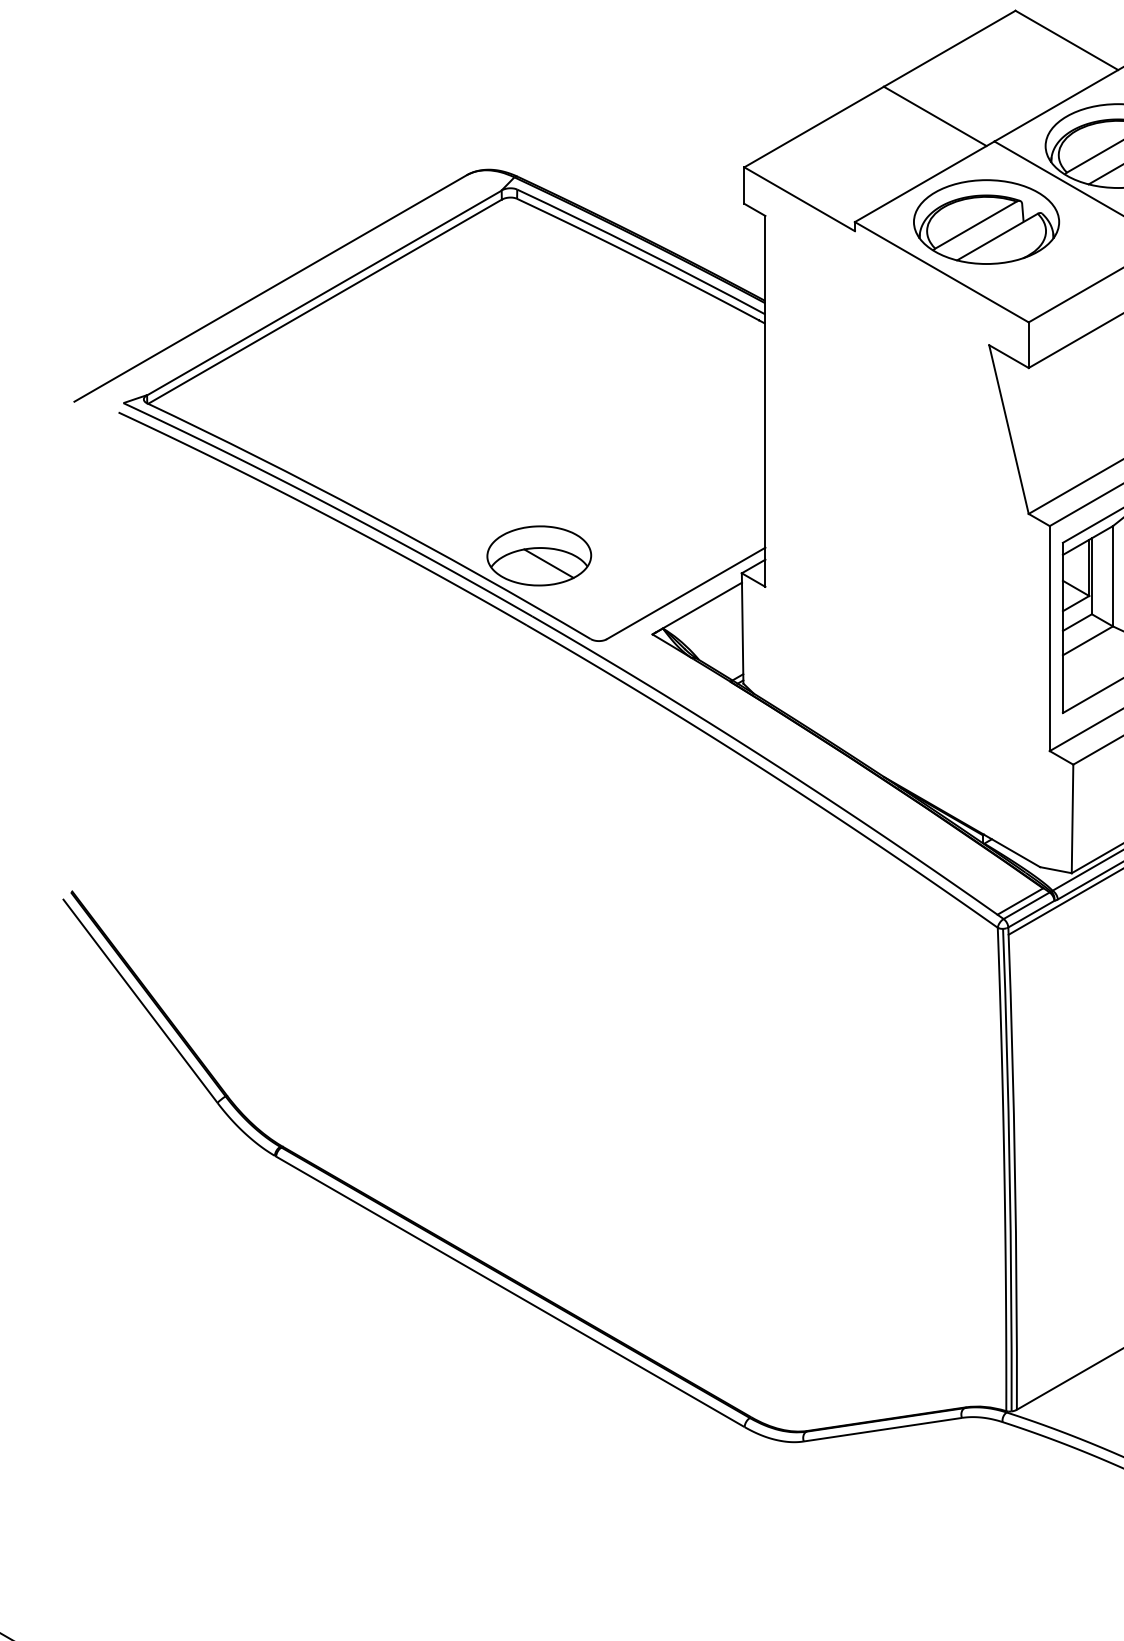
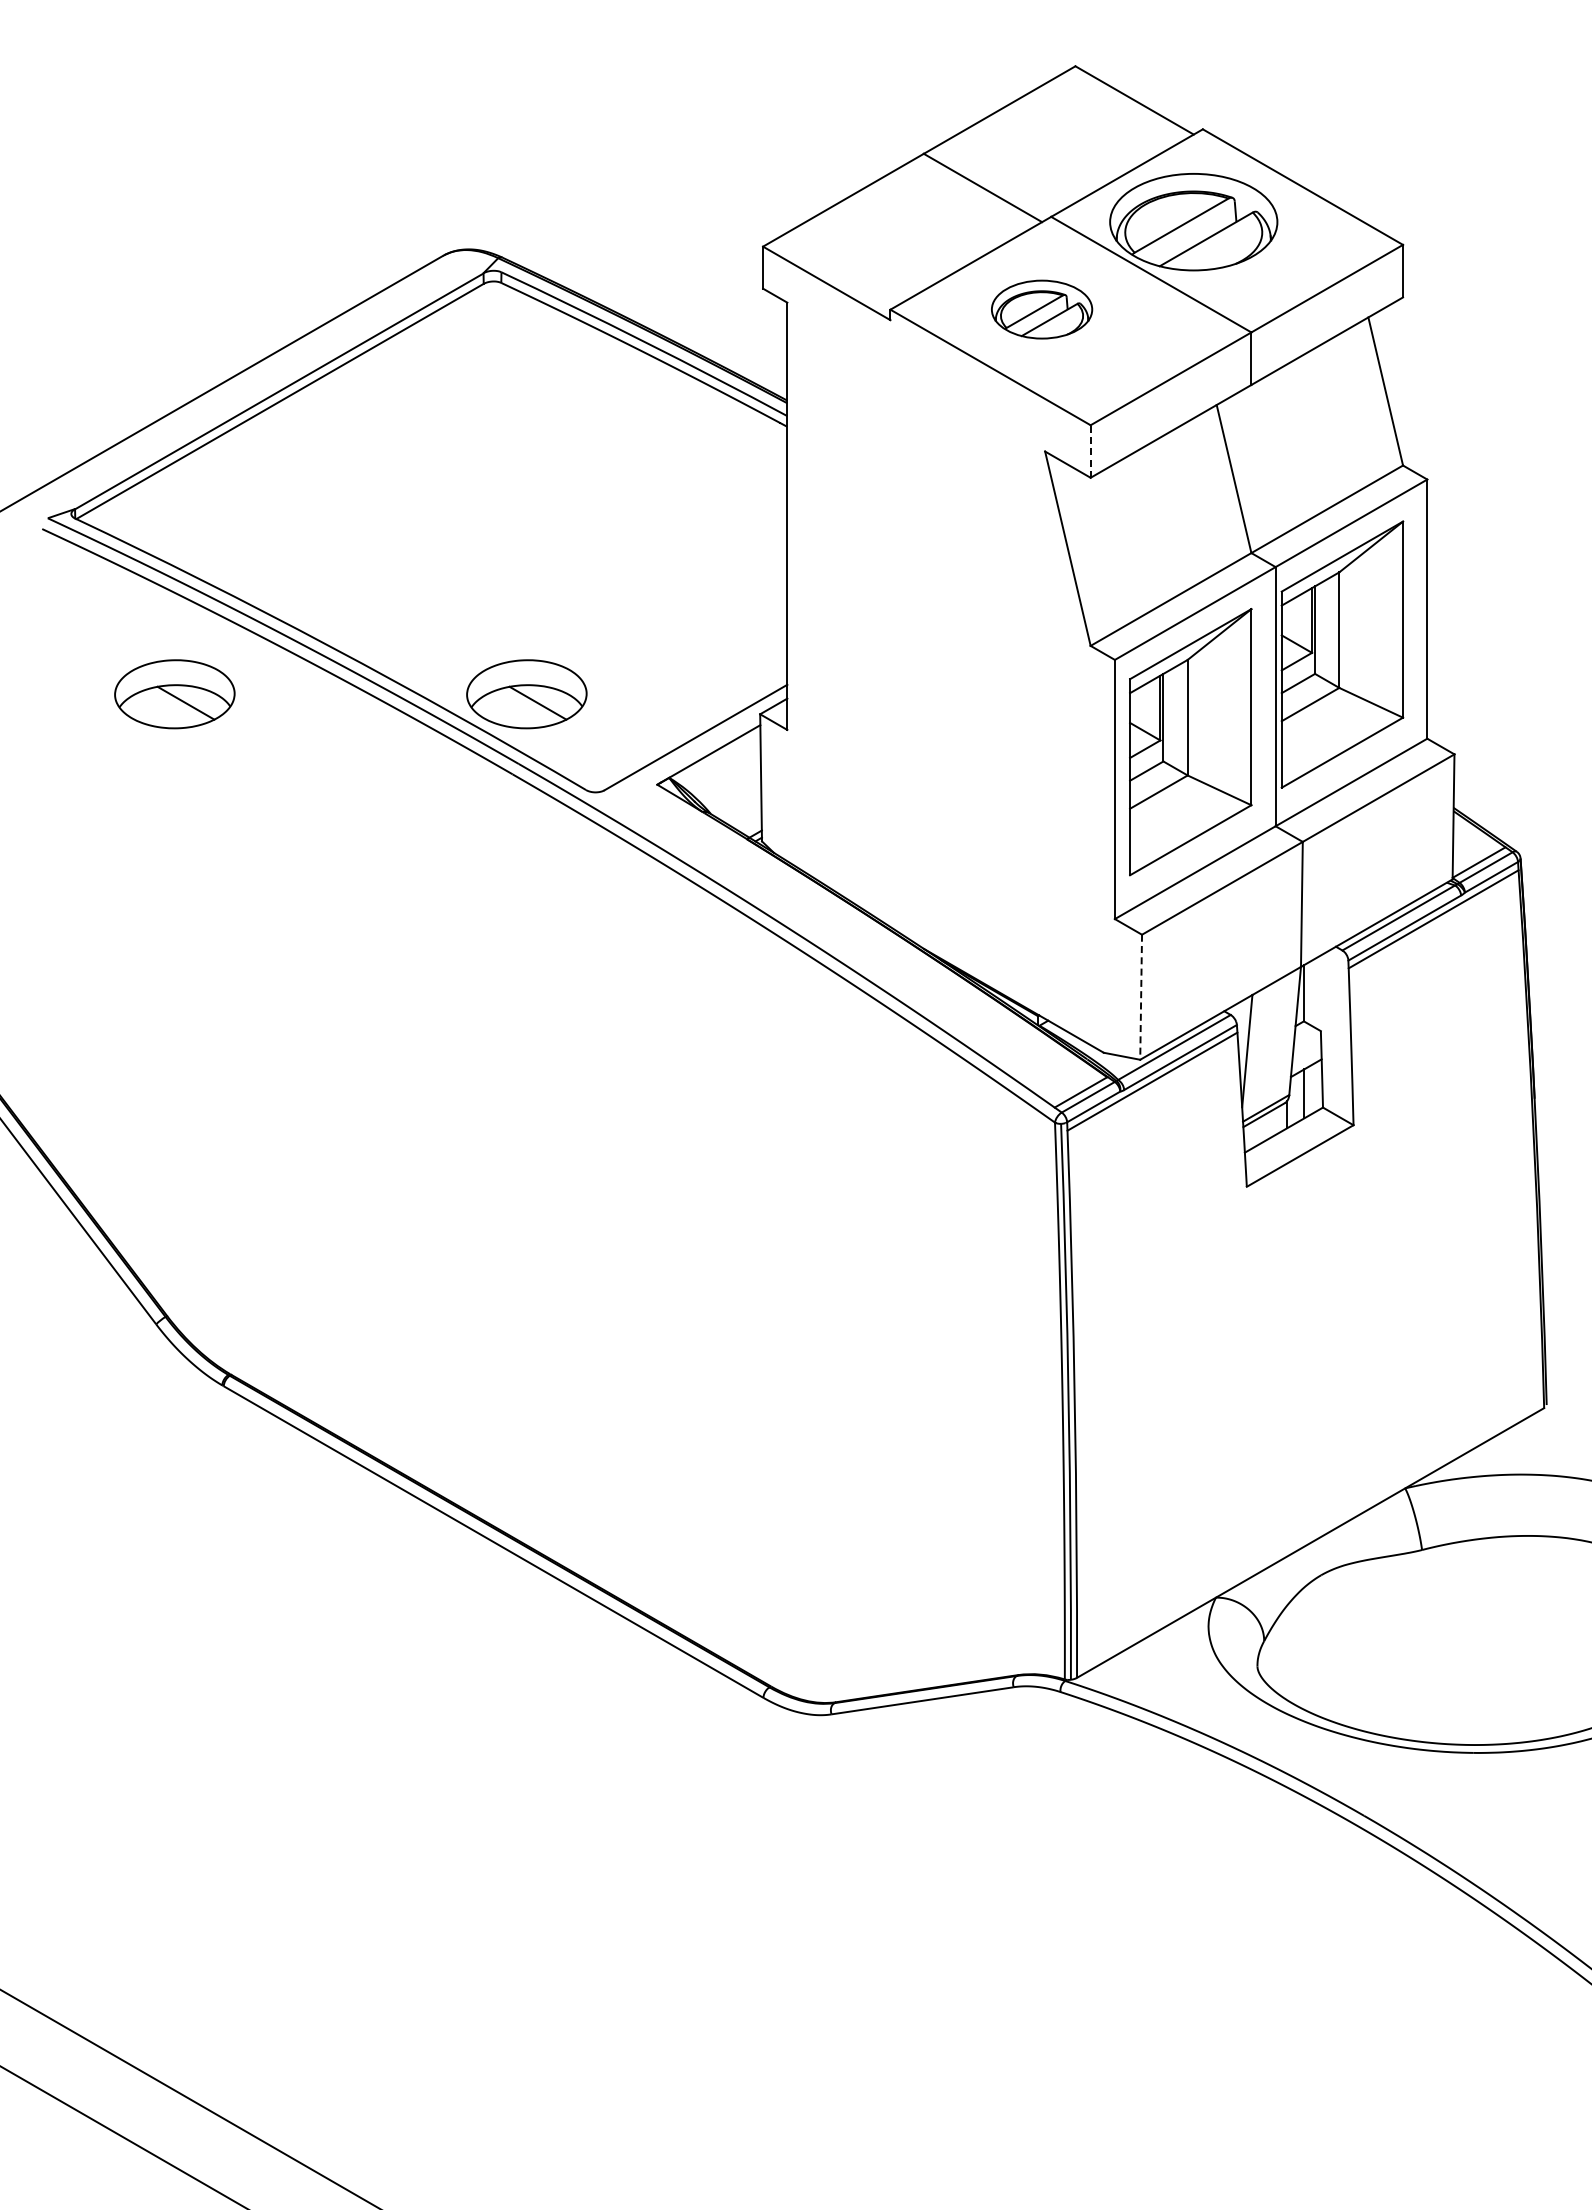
part: (986, 221) -> (1041, 309), size x0.6
line: (1028, 345) -> (1090, 451), solid -> dashed
part: (233, 556) -> (174, 694), added
line: (1072, 819) -> (1141, 997), solid -> dashed

